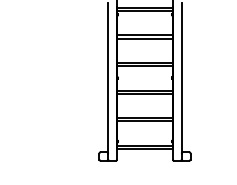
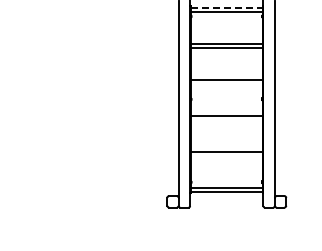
line: (145, 7) -> (227, 7), solid -> dashed
line: (144, 65) -> (226, 83), removed
line: (144, 93) -> (226, 119), removed
line: (144, 121) -> (226, 155), removed

